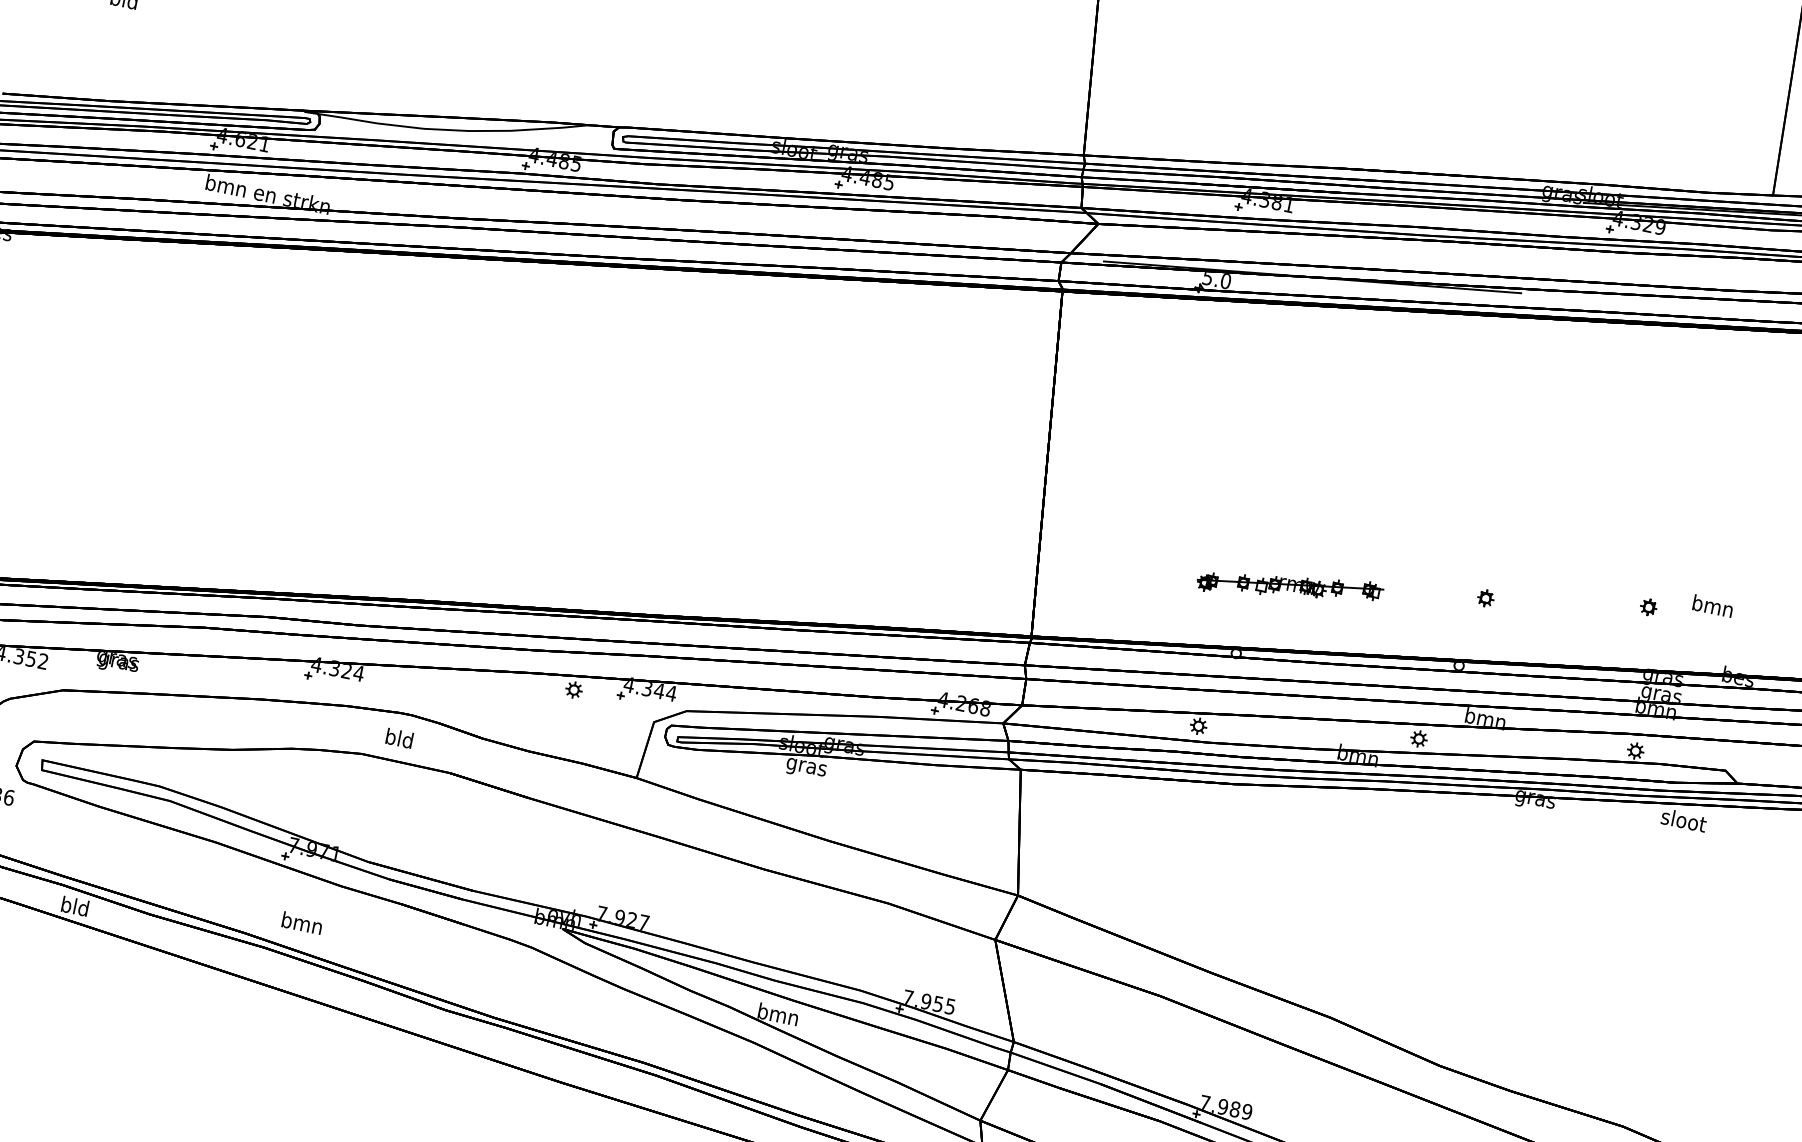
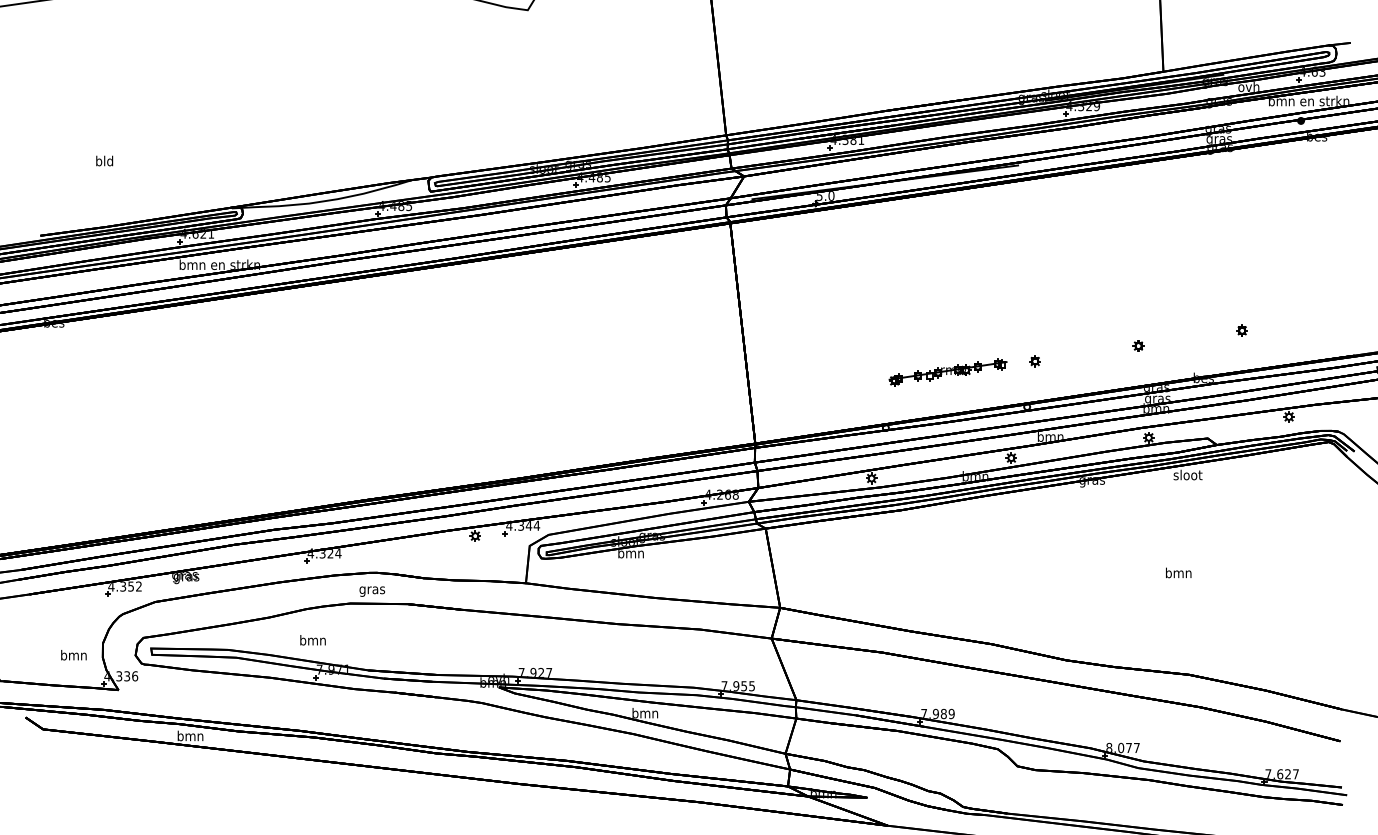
part: (1289, 586) -> (947, 372), moved
text: (1712, 605) -> (1178, 572), moved
text: (399, 739) -> (372, 589), bld -> gras
text: (805, 768) -> (630, 555), gras -> bmn
text: (75, 905) -> (190, 735), bld -> bmn
text: (301, 923) -> (312, 640), moved

